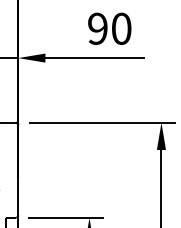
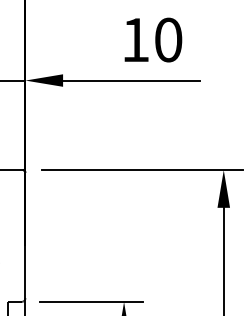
text: (97, 28) -> (135, 39), 90 -> 10

